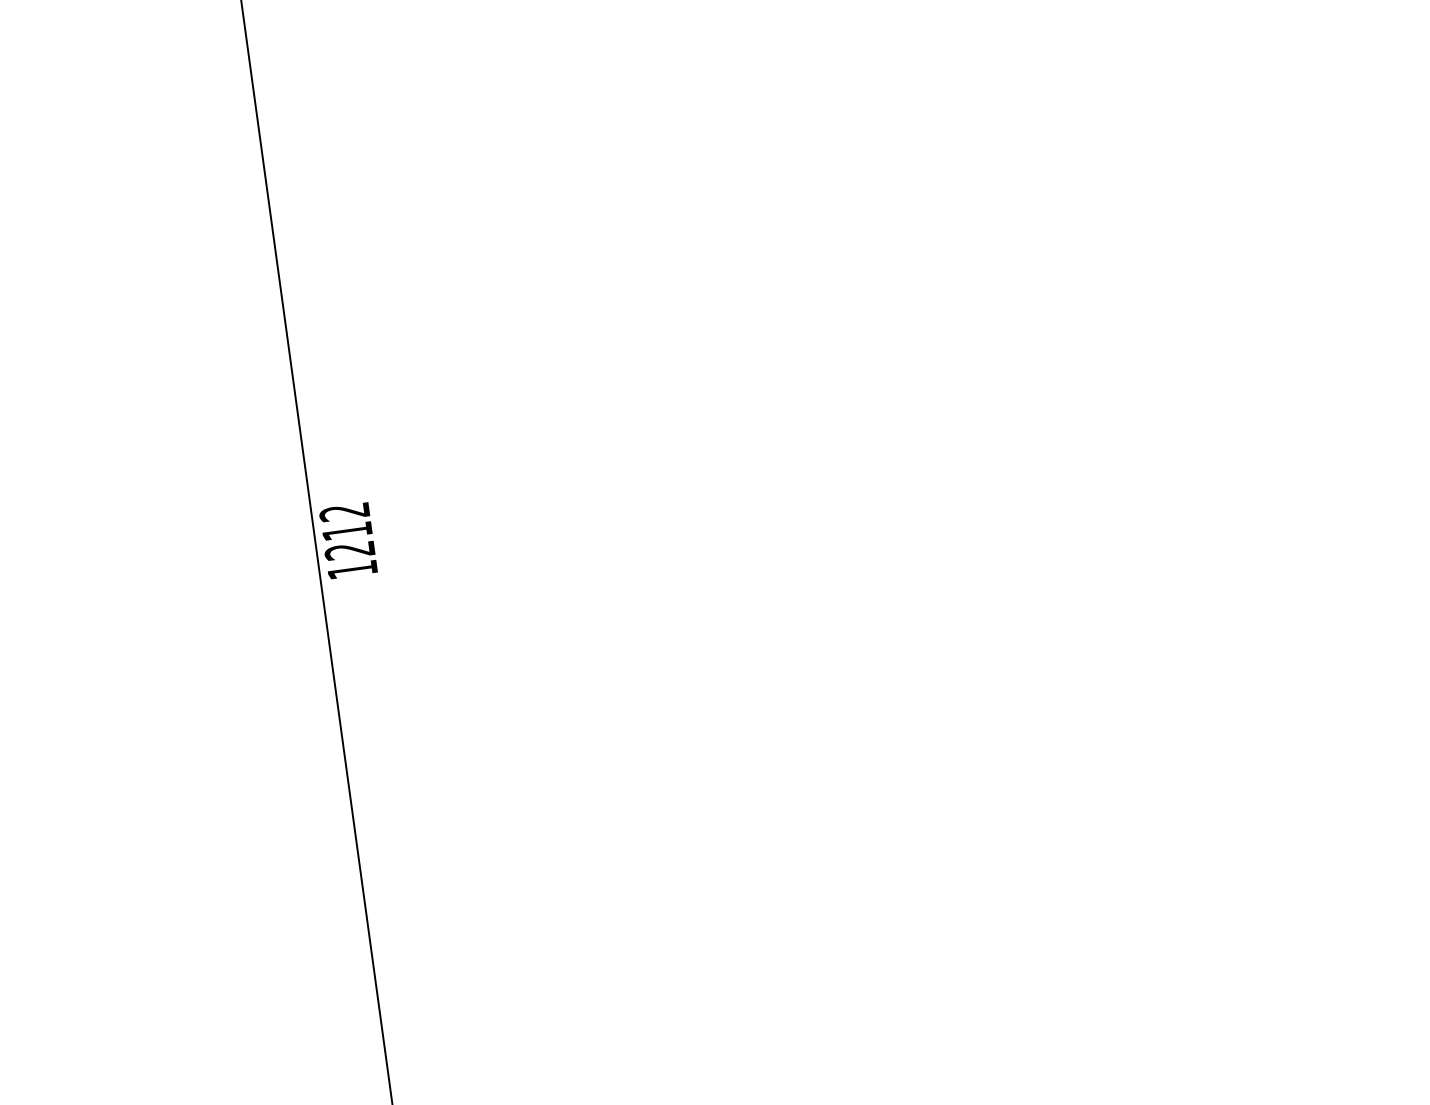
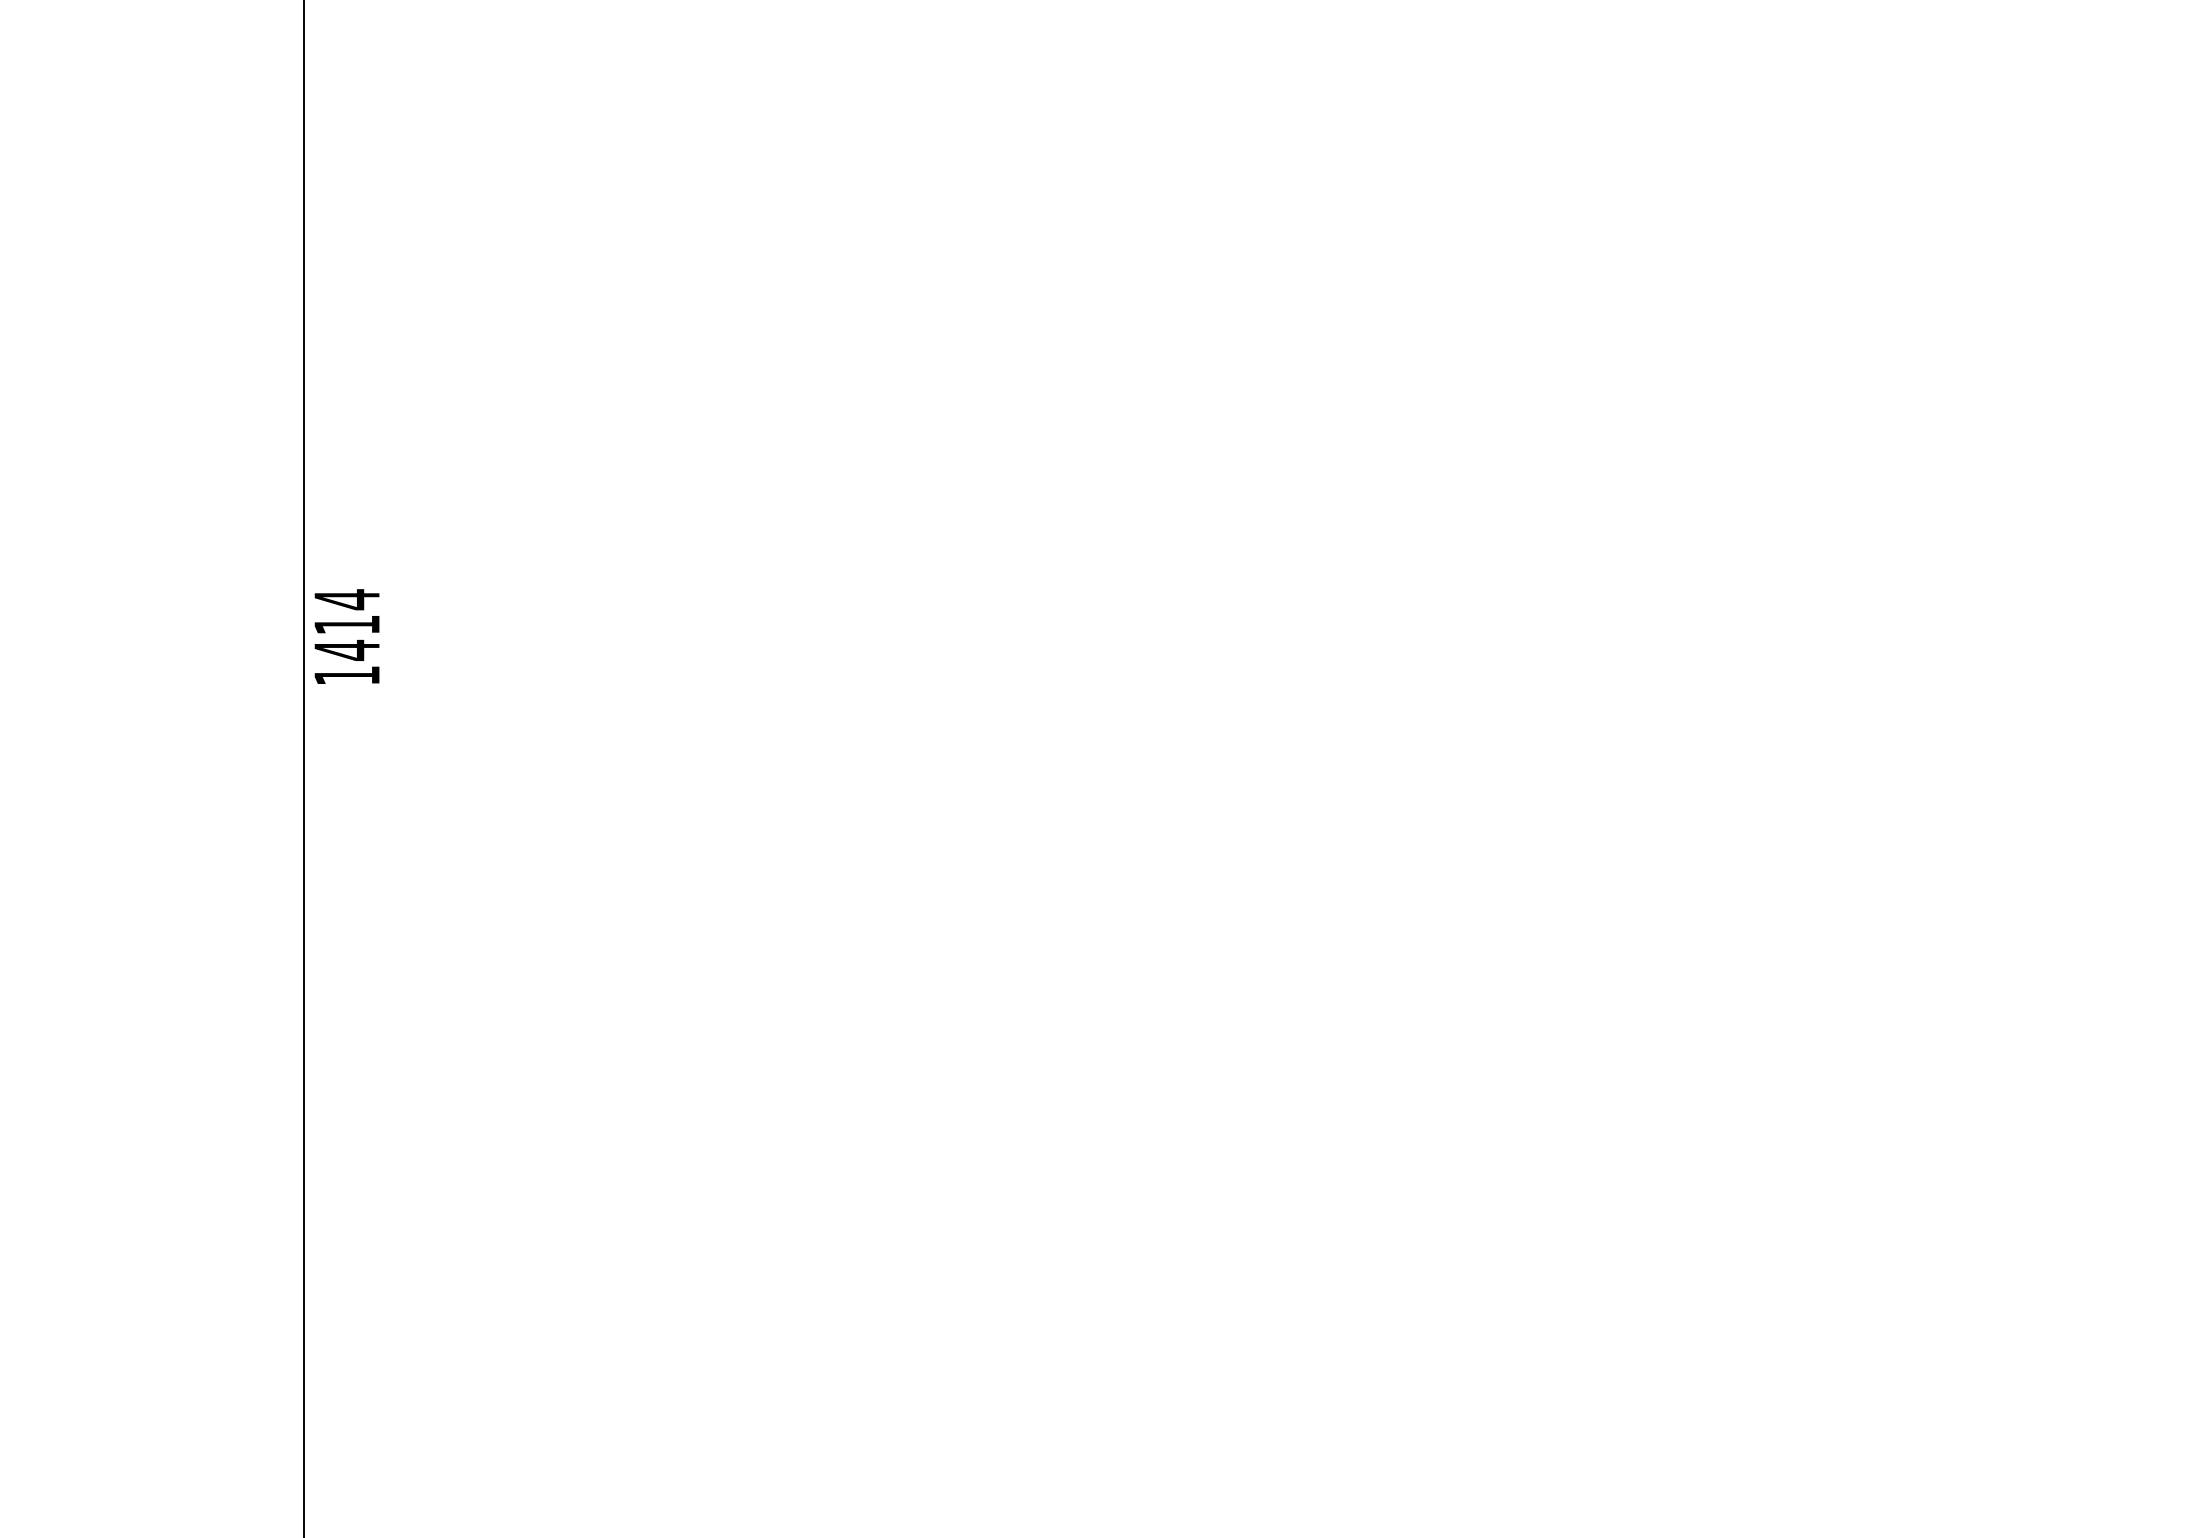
text: (346, 531) -> (346, 624), 1212 -> 1414

